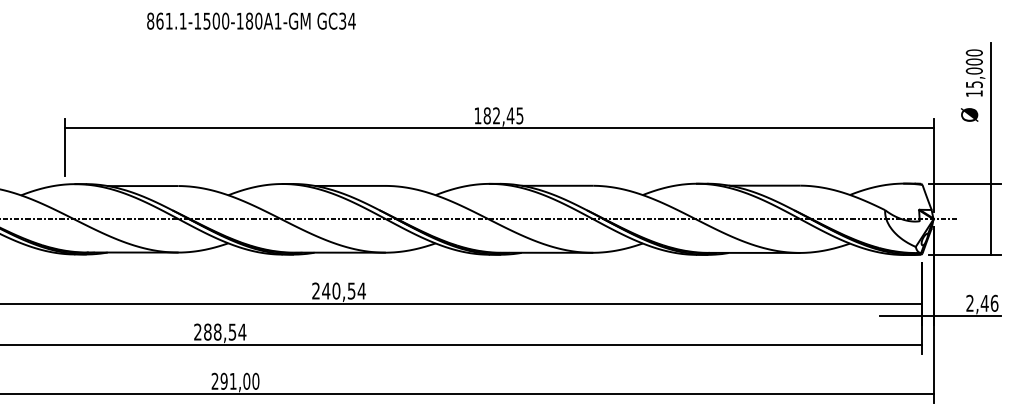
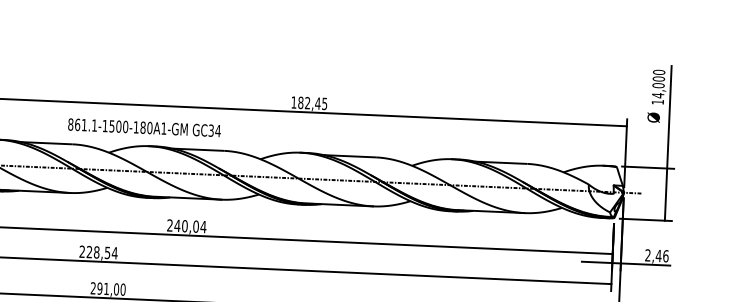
text: (251, 20) -> (144, 127), moved
text: (974, 84) -> (658, 95), 15,000 -> 14,000
text: (351, 290) -> (195, 226), 240,54 -> 240,04
text: (207, 331) -> (89, 251), 288,54 -> 228,54

